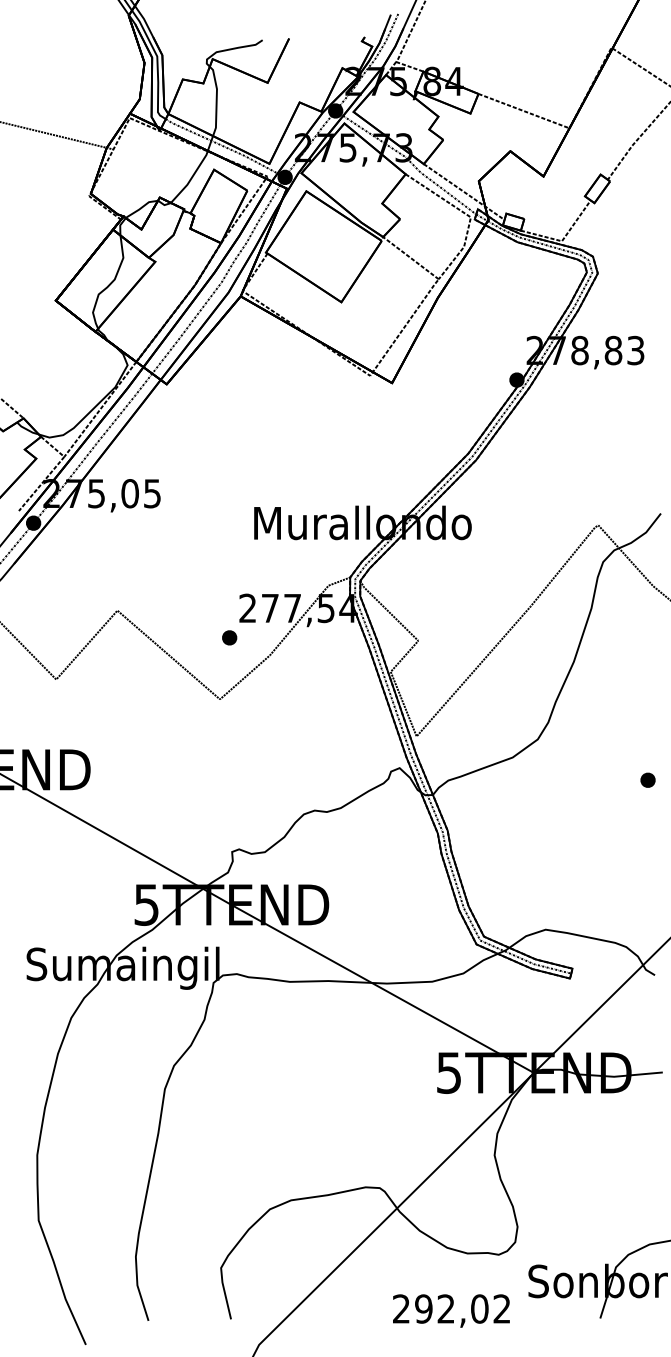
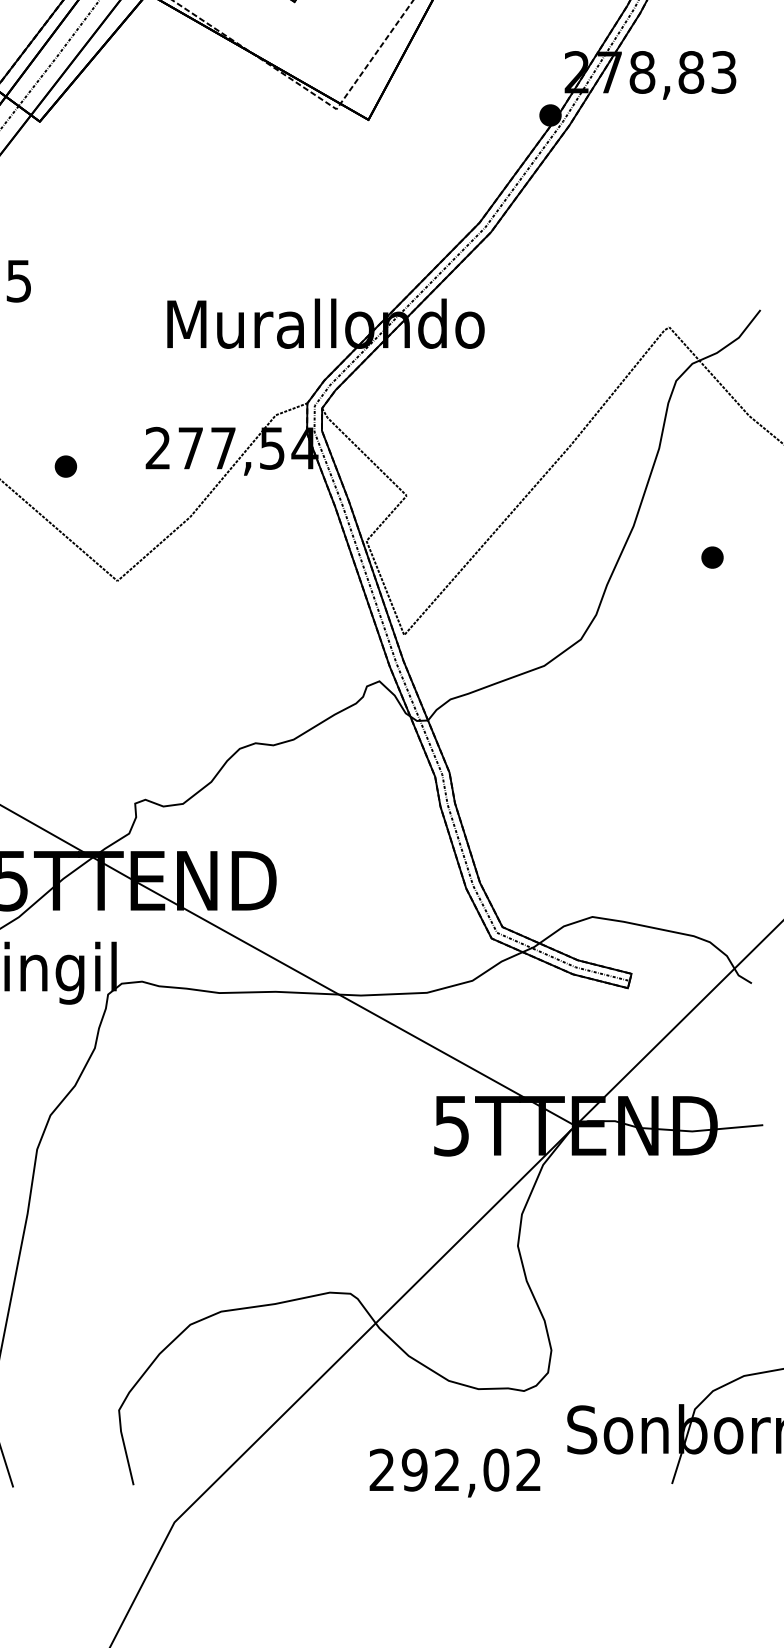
part: (229, 637) -> (65, 466), moved
part: (647, 779) -> (711, 556), moved

